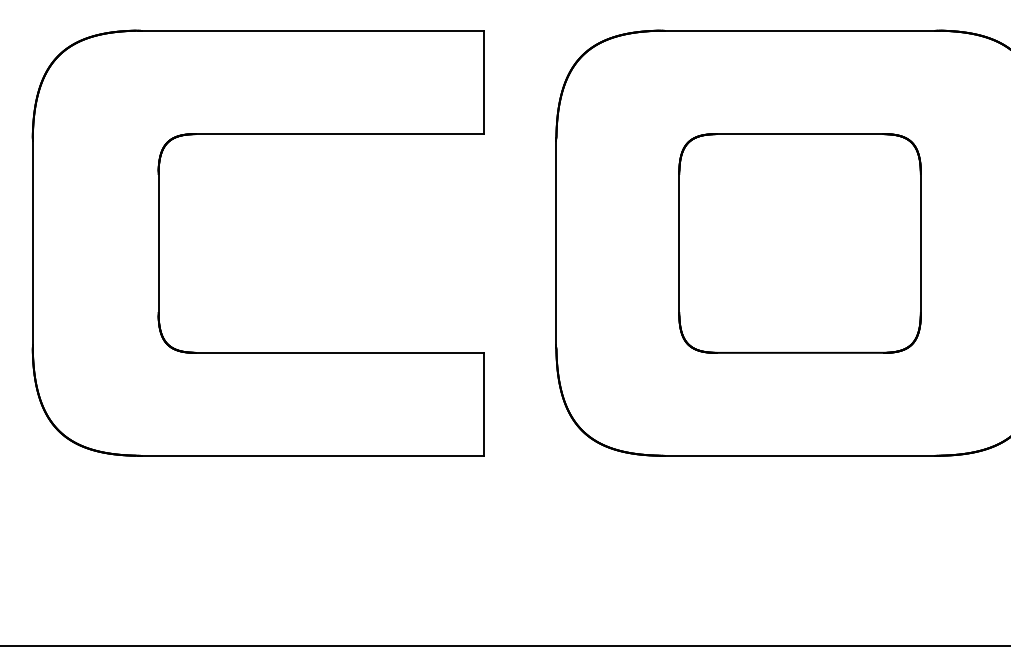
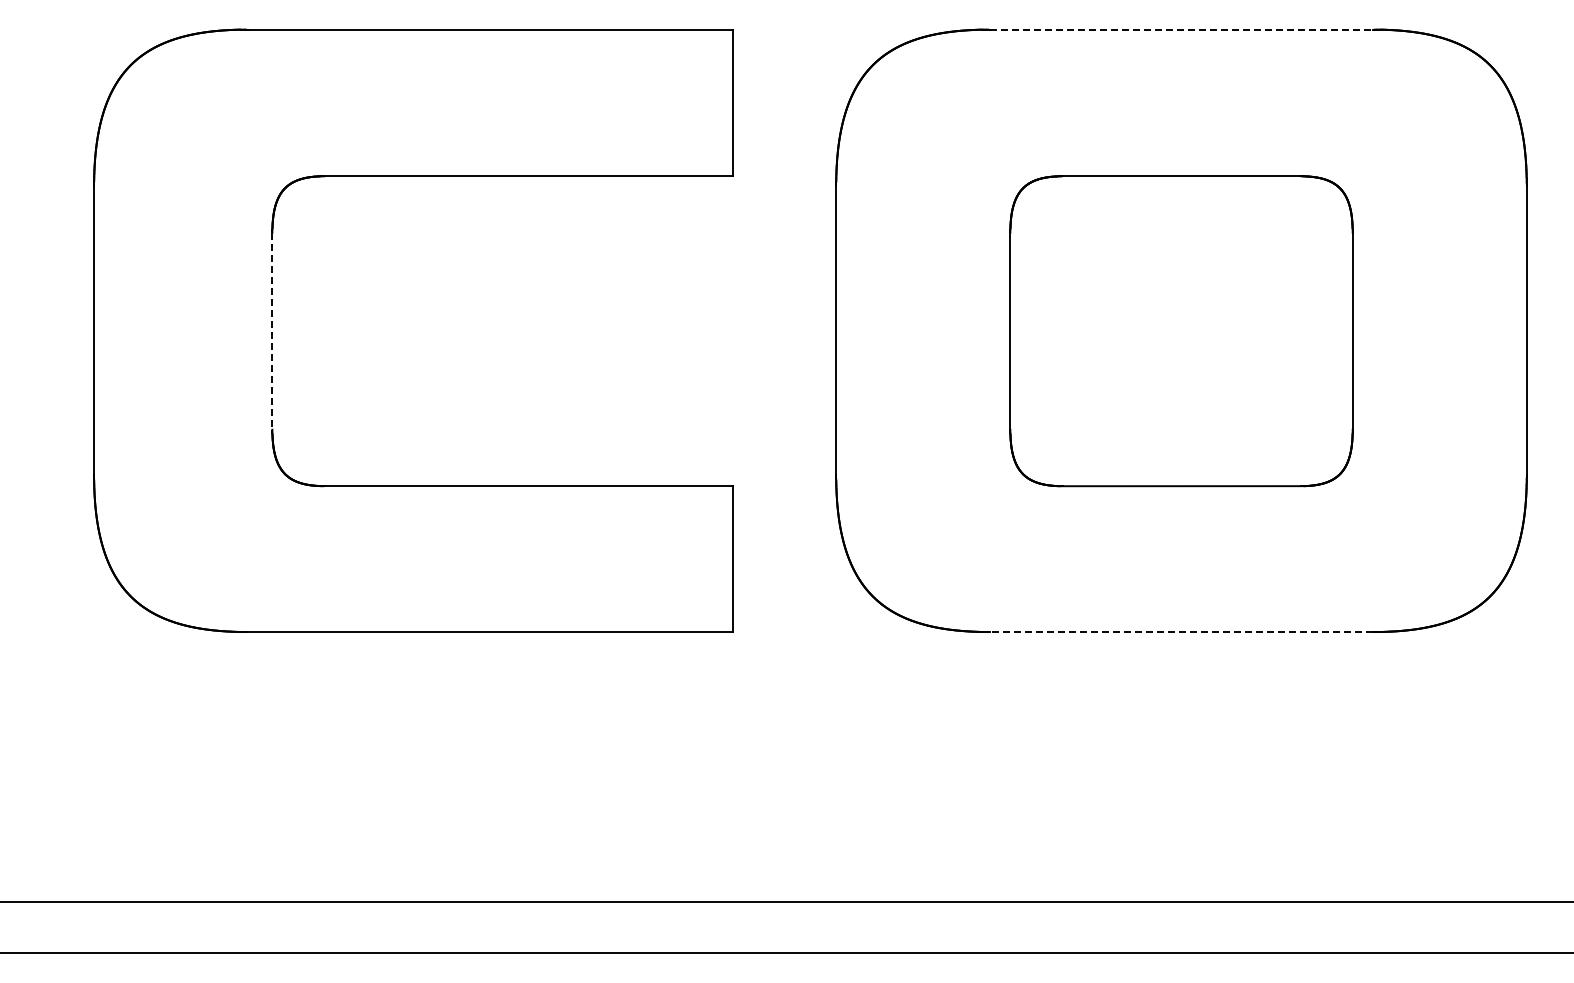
line: (800, 30) -> (1181, 29), solid -> dashed
line: (158, 243) -> (272, 331), solid -> dashed
line: (799, 456) -> (1180, 632), solid -> dashed

